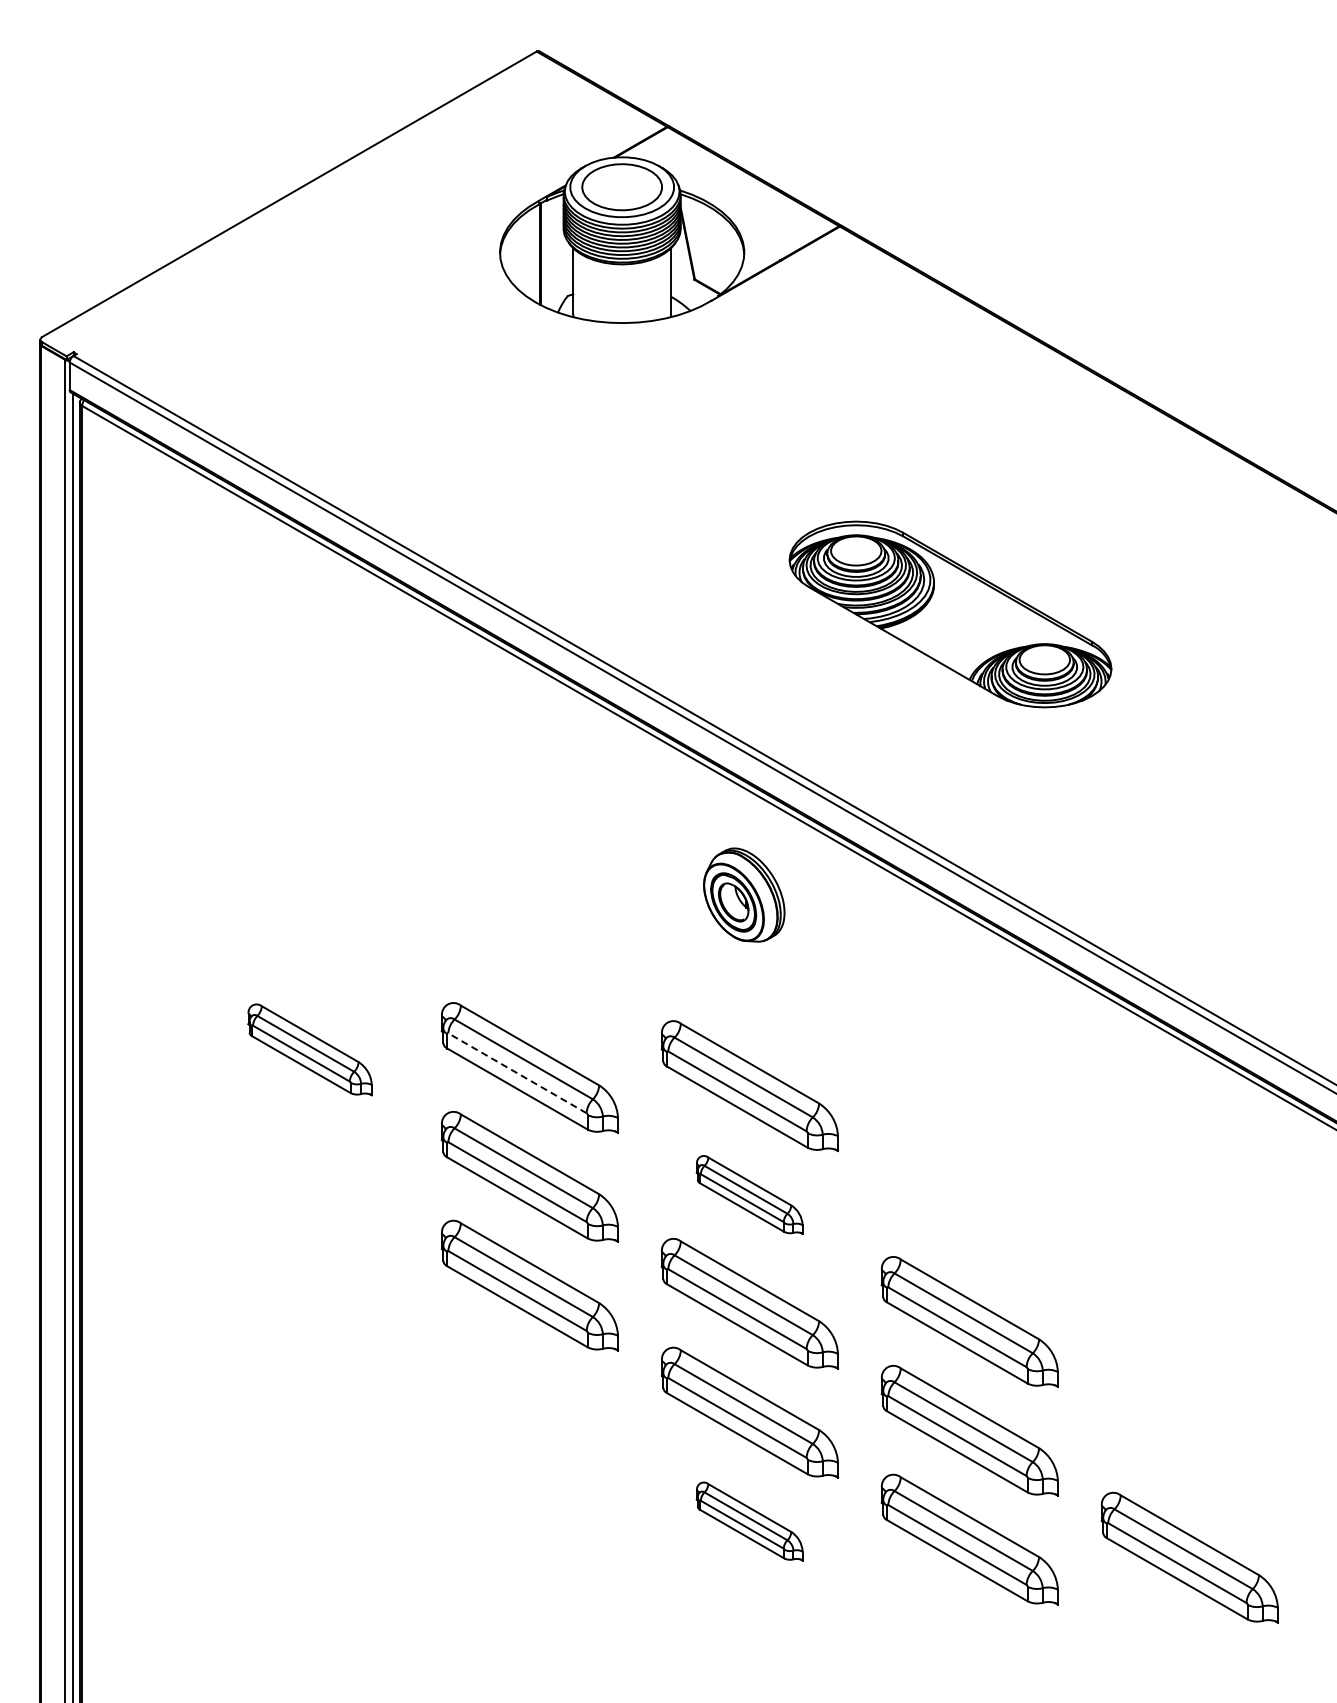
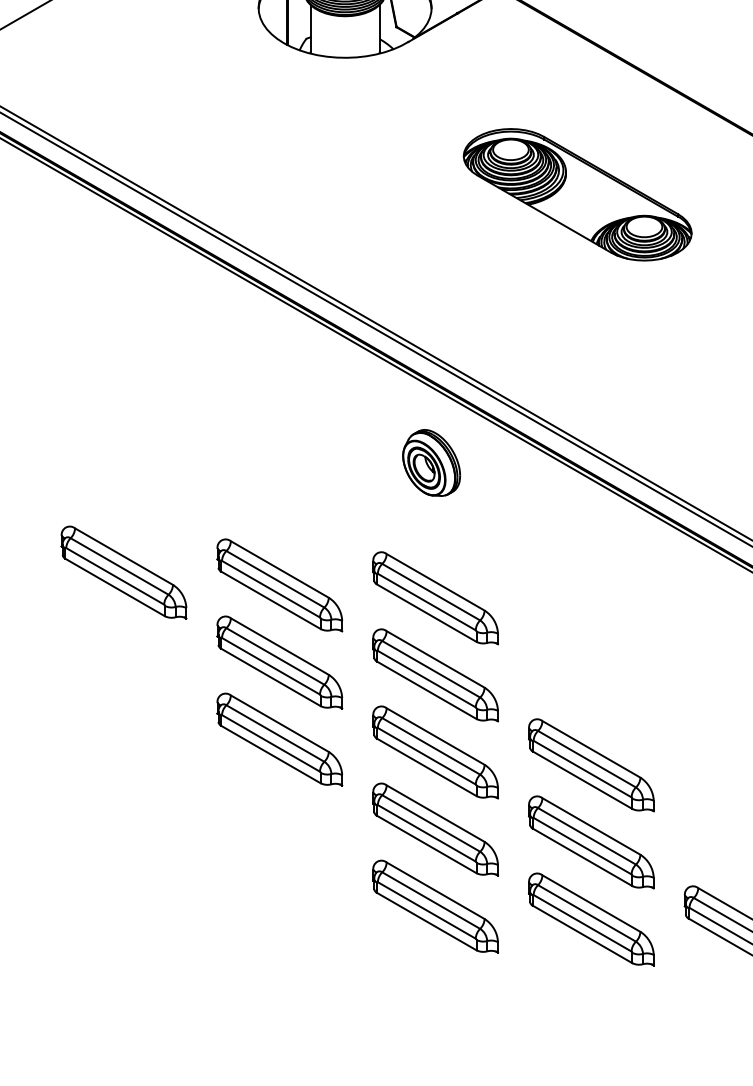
part: (950, 614) -> (577, 194), moved
part: (310, 1049) -> (124, 572), size x1.43
line: (517, 1073) -> (270, 589), dashed -> solid
part: (749, 1194) -> (435, 675), size x1.67
part: (749, 1521) -> (435, 906), size x1.67

